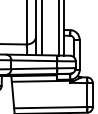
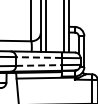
line: (34, 60) -> (39, 57), solid -> dashed
line: (34, 68) -> (39, 65), solid -> dashed

